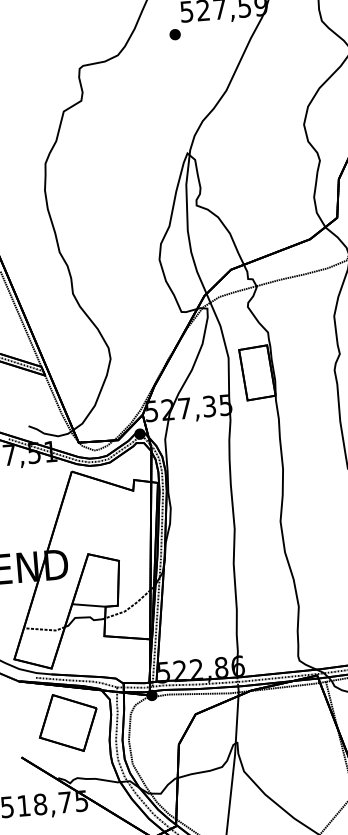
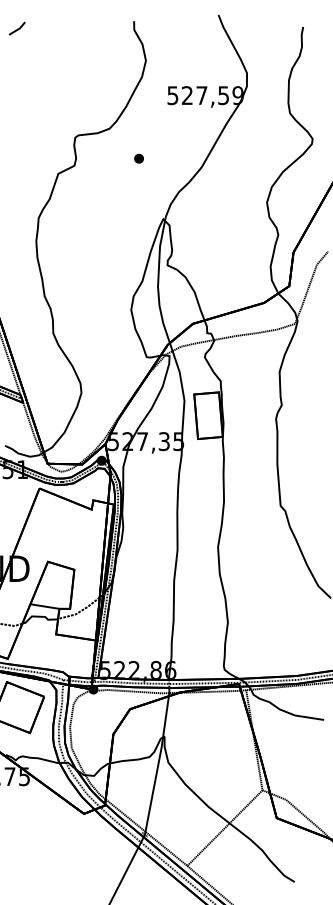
part: (174, 34) -> (138, 158), moved

